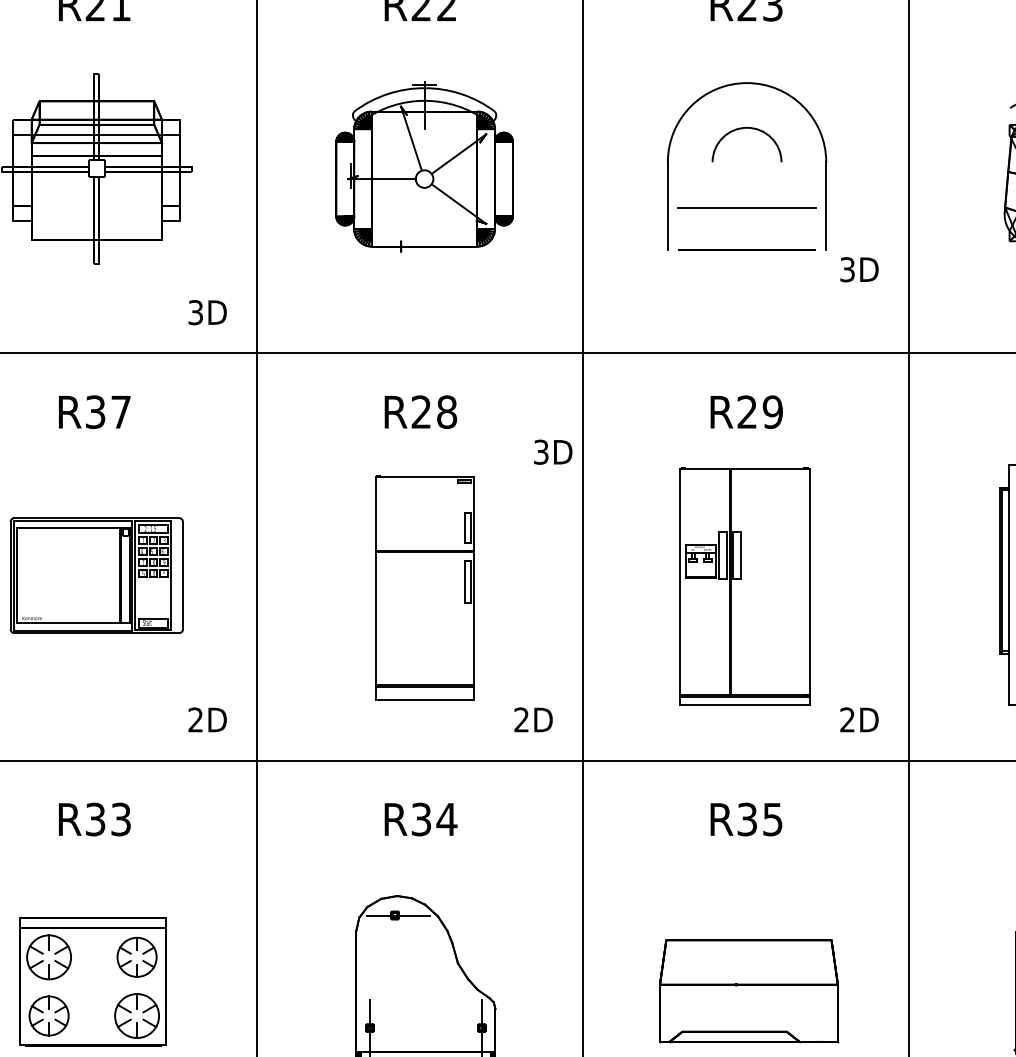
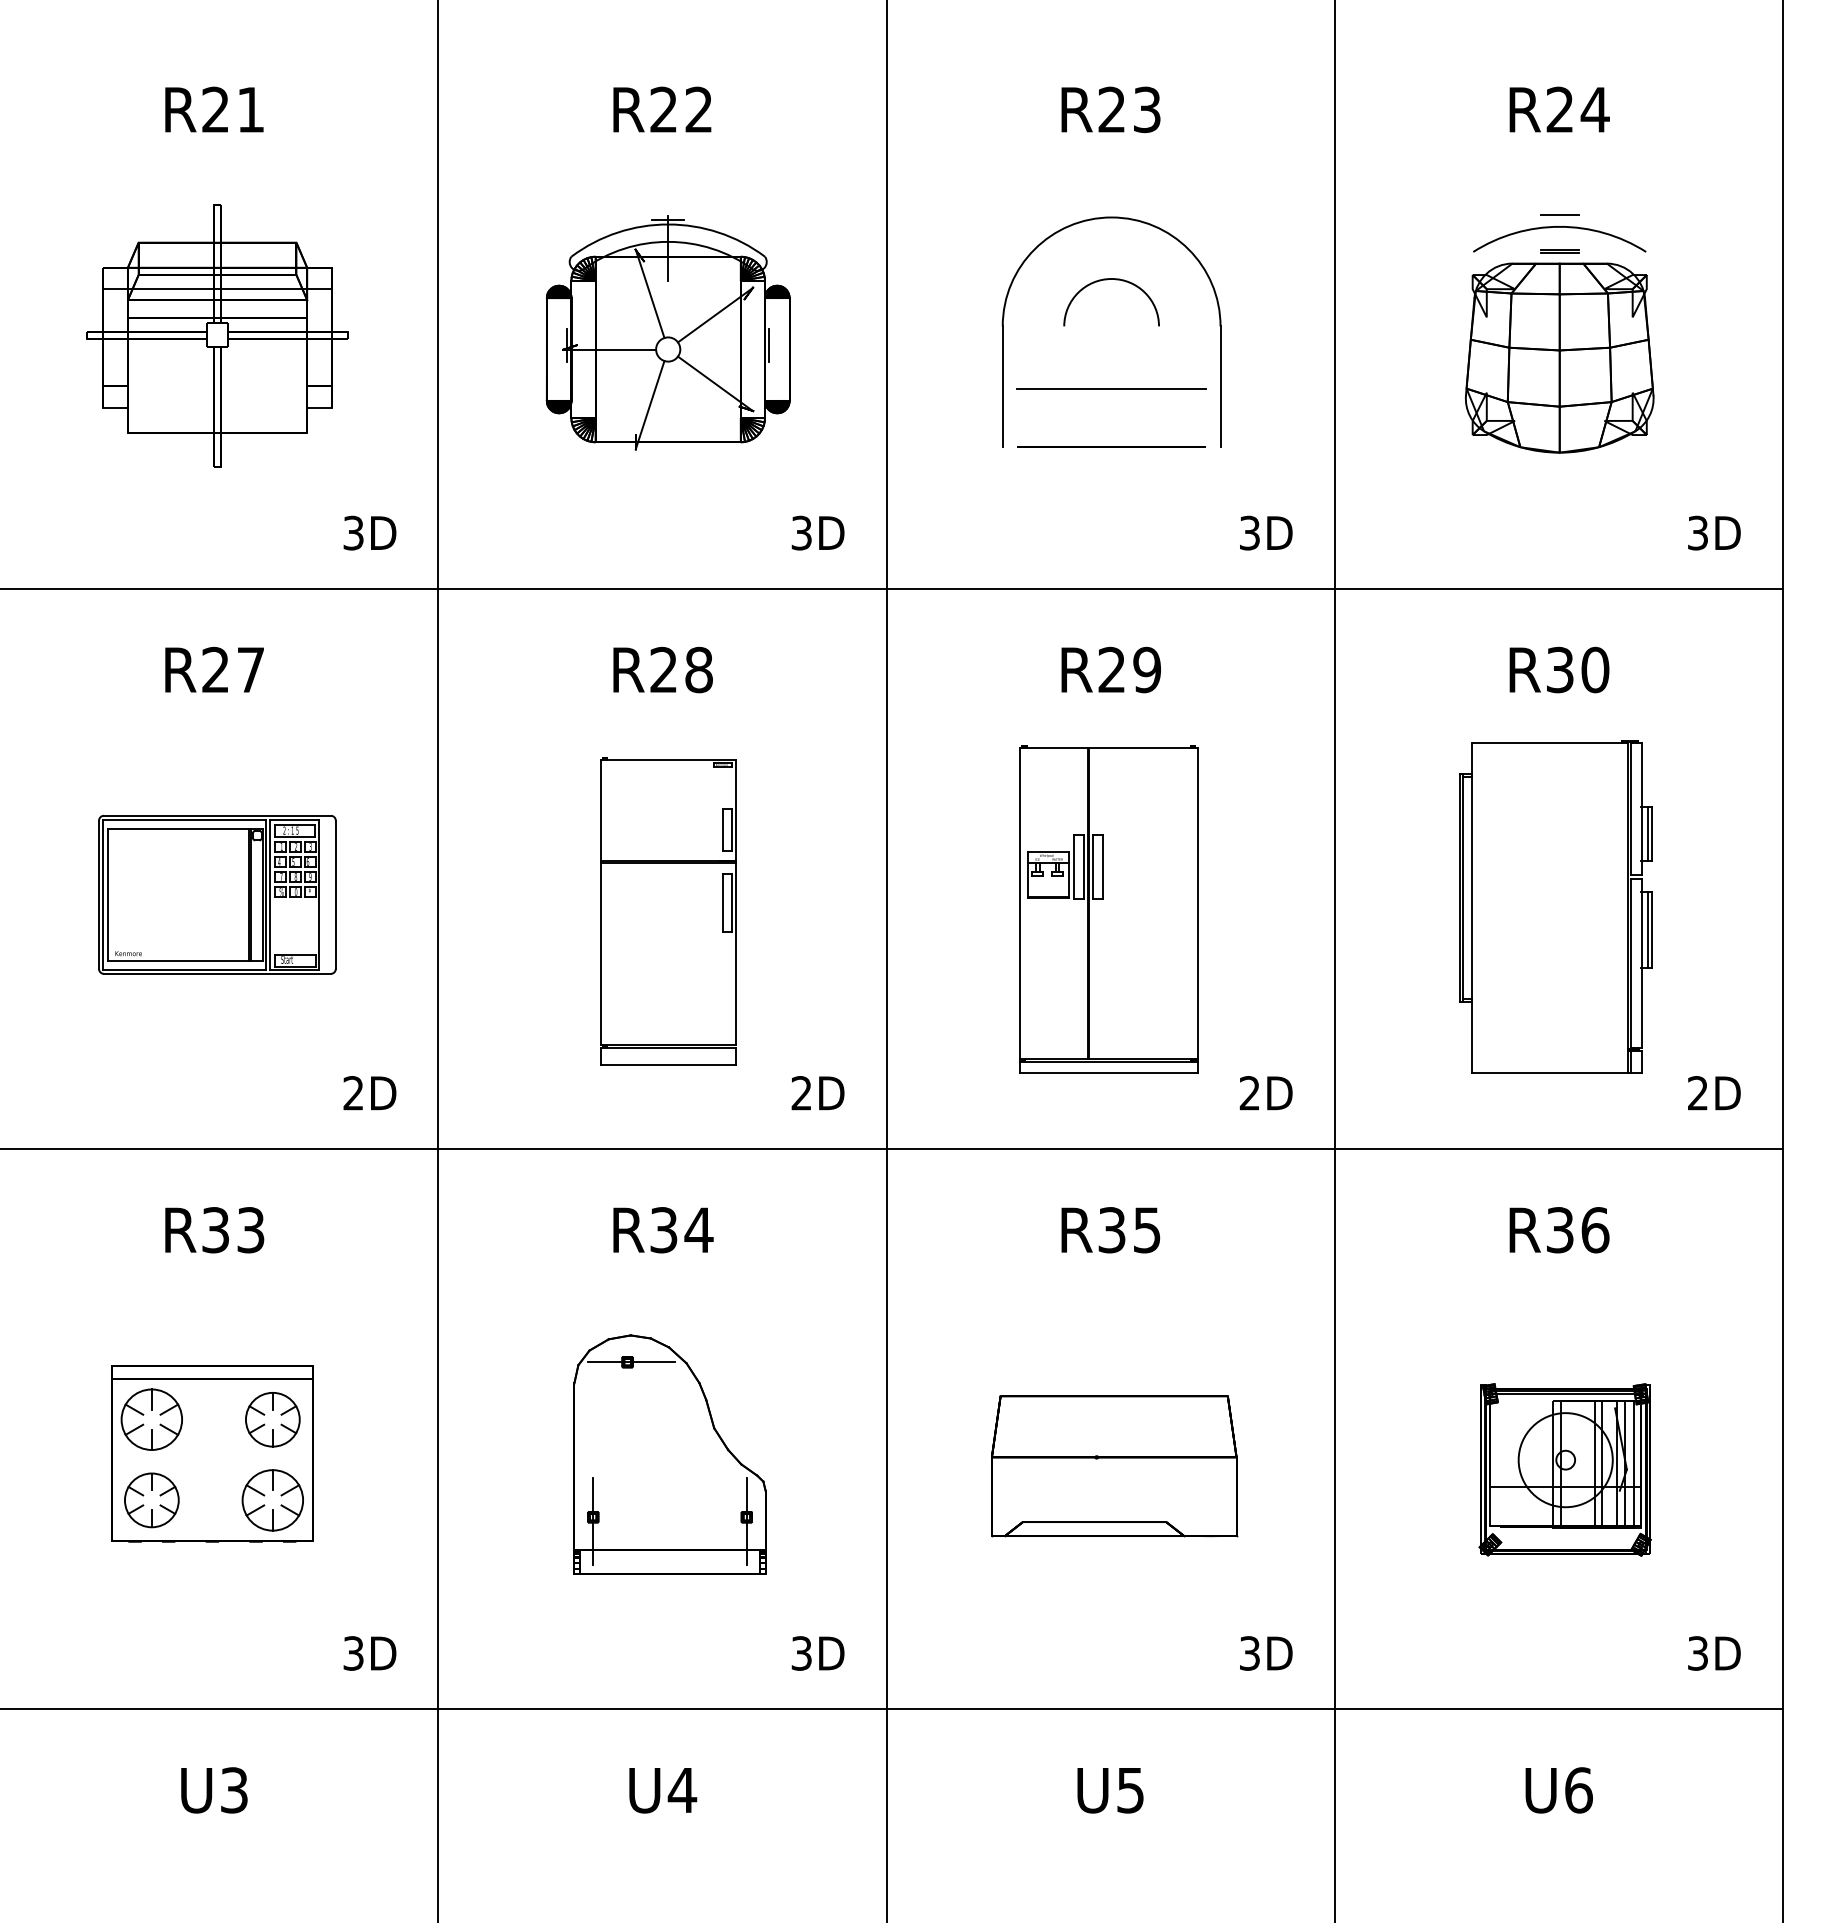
line: (498, 176) -> (769, 345), added
line: (410, 219) -> (649, 405), added
text: (859, 269) -> (1266, 532), moved
text: (95, 412) -> (215, 670), R37 -> R27
text: (552, 451) -> (817, 532), moved

